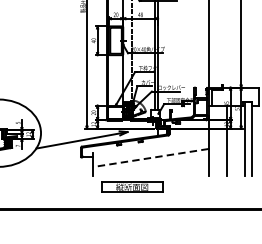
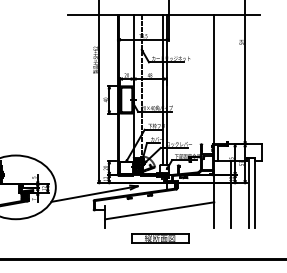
line: (150, 157) -> (159, 210), dashed -> solid
part: (132, 187) -> (160, 238), moved

